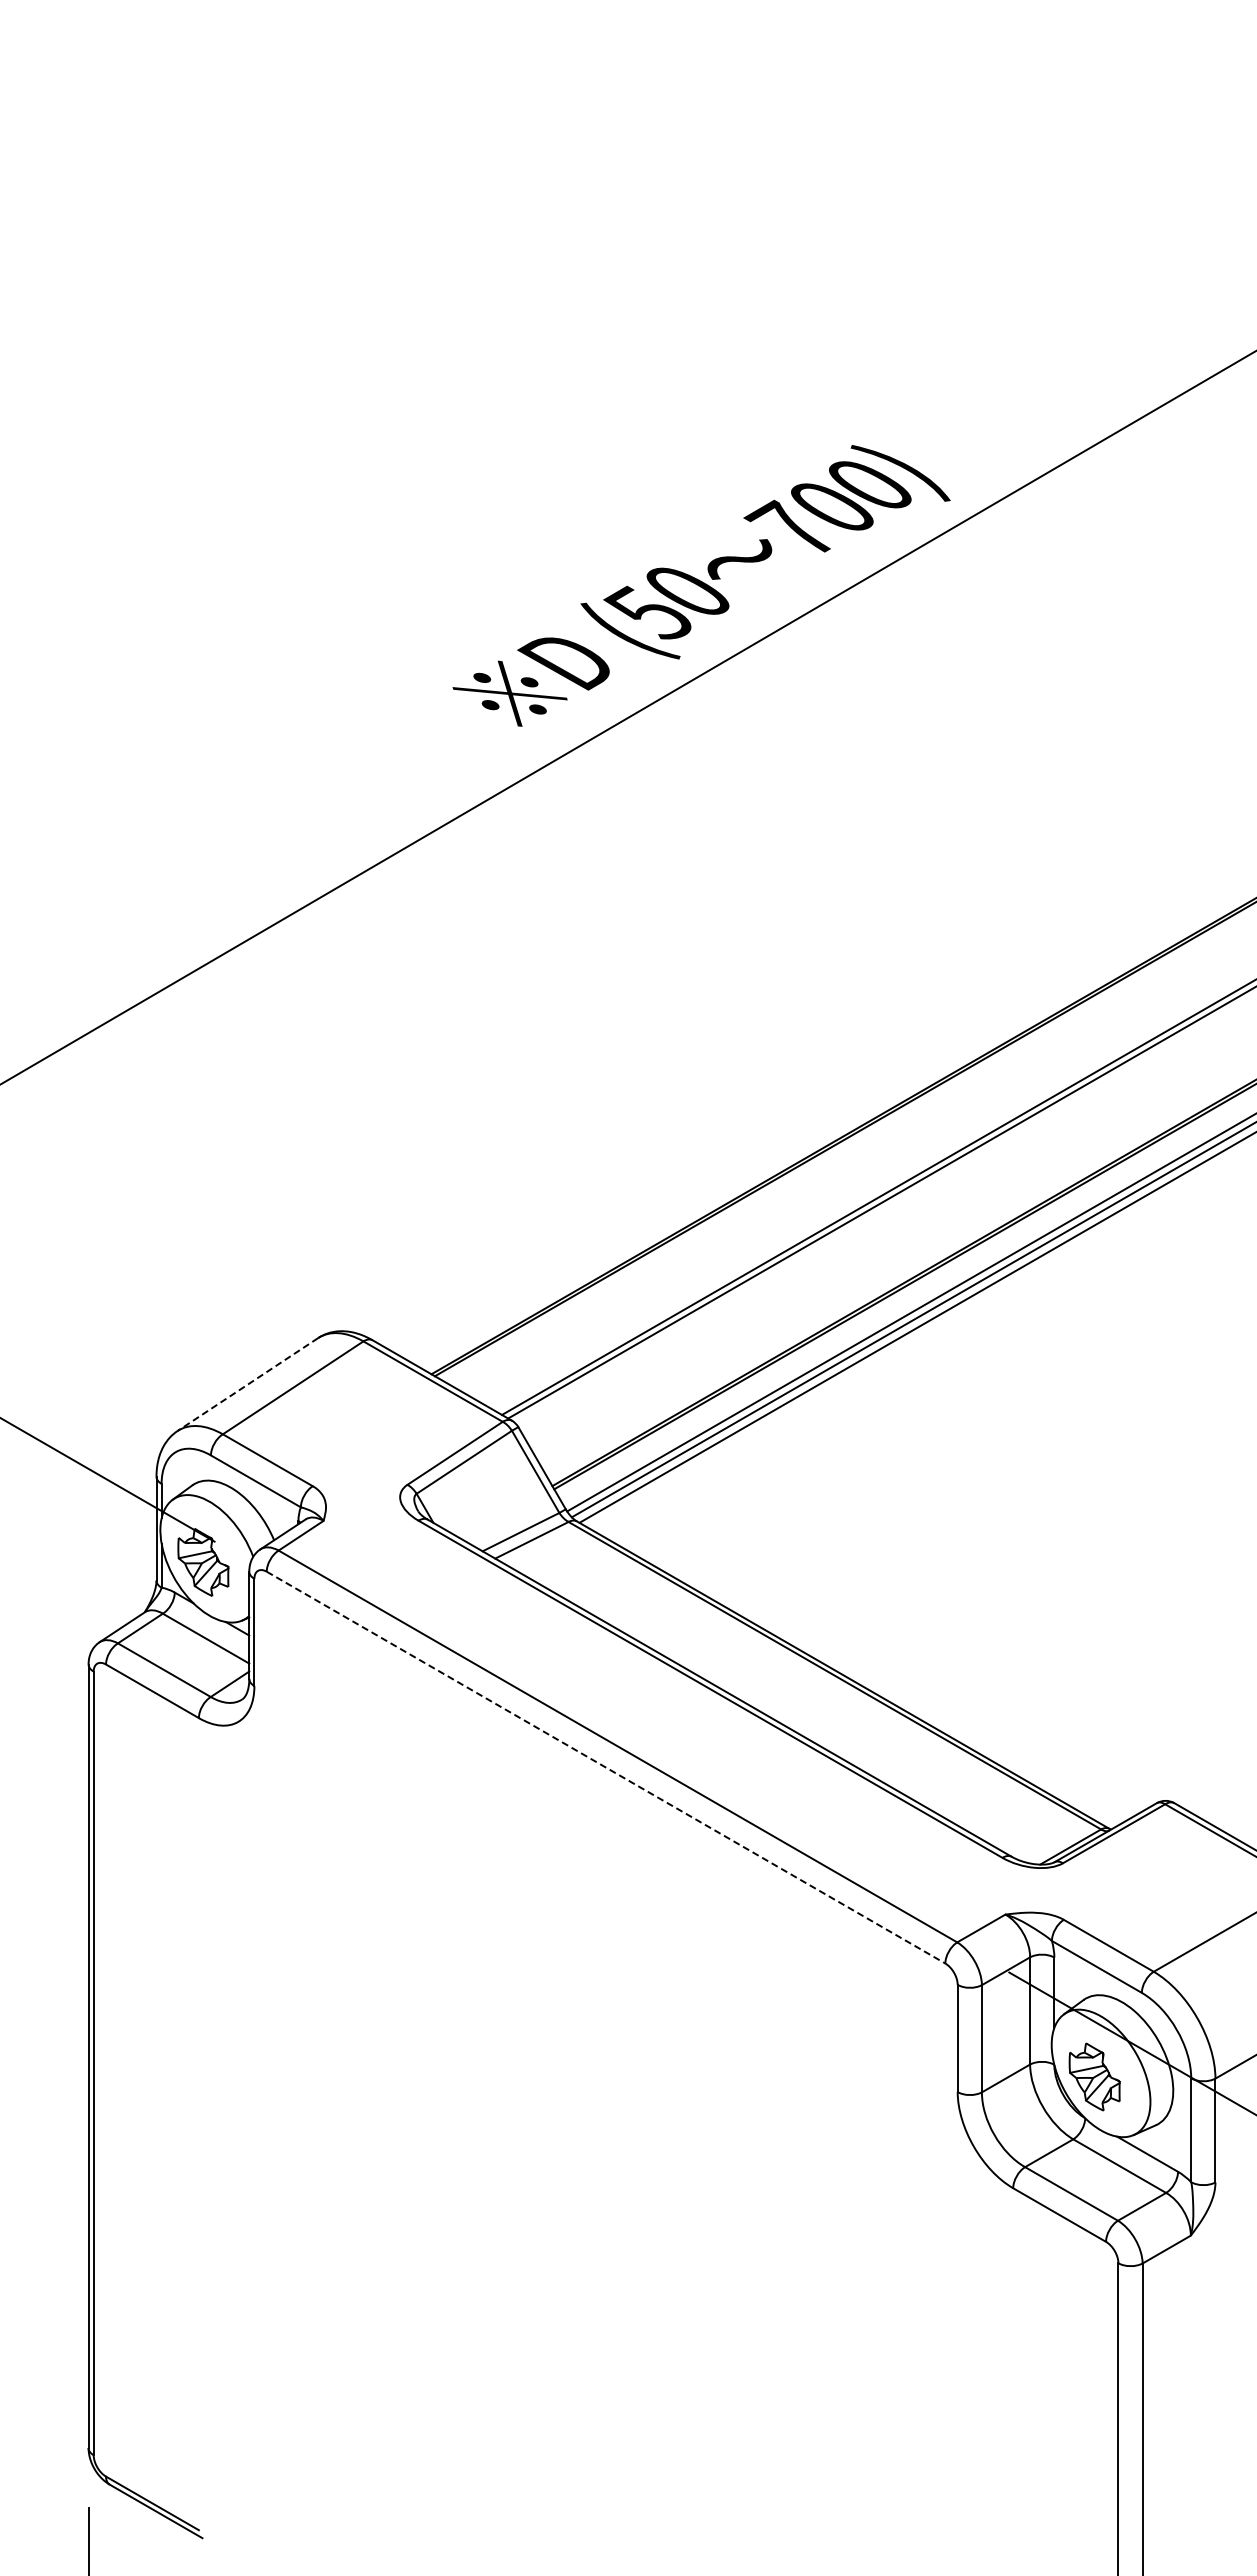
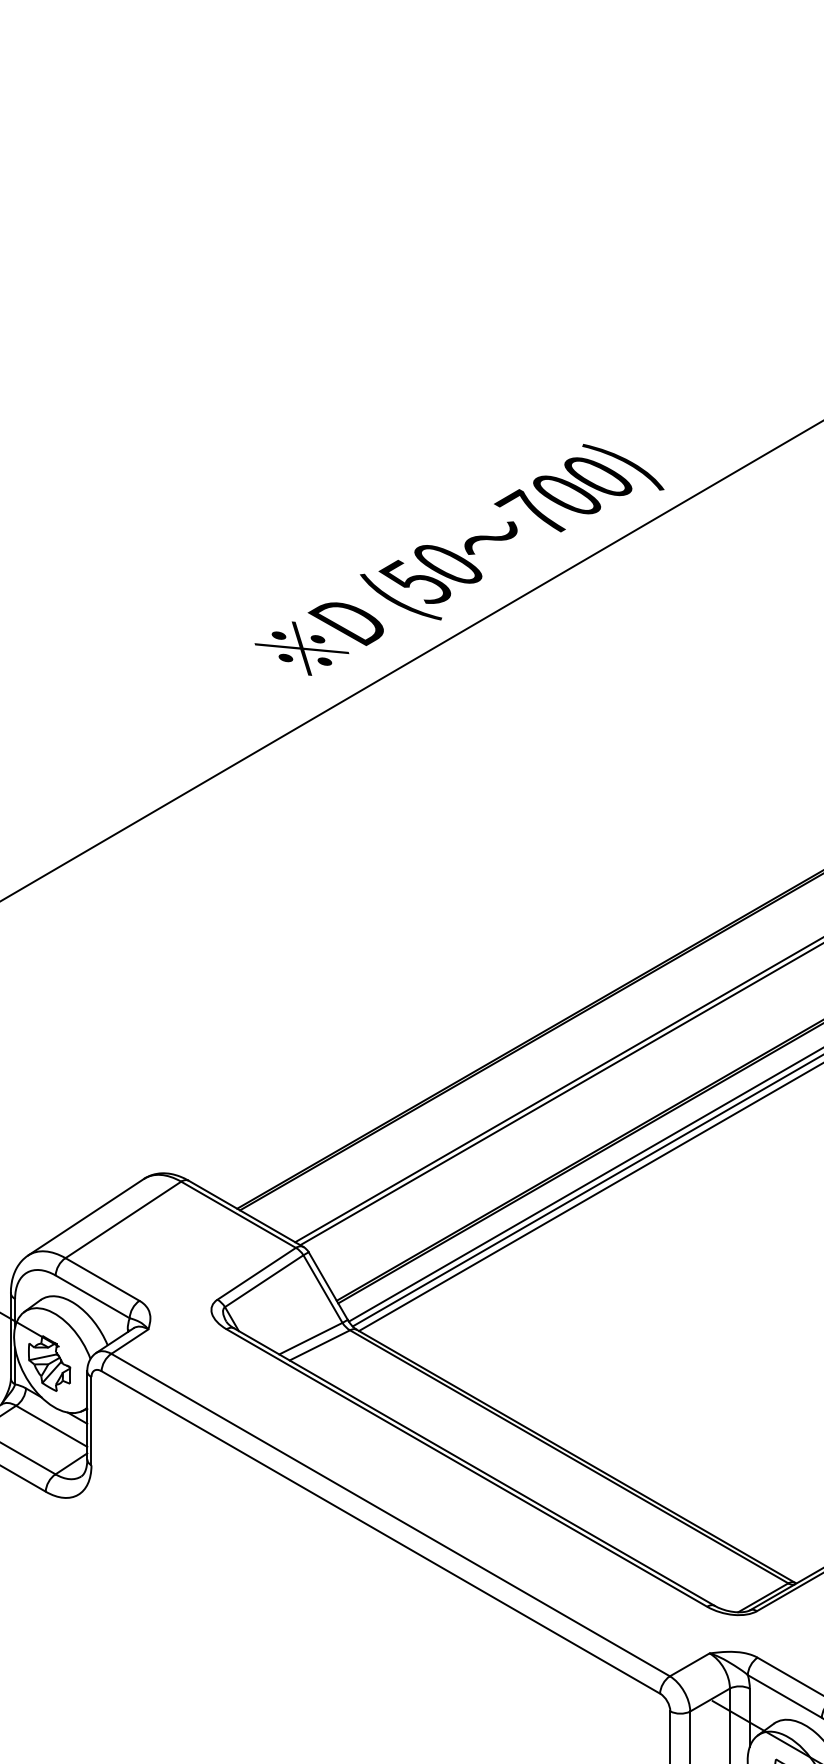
line: (247, 1384) -> (85, 1217), dashed -> solid
line: (606, 1767) -> (381, 1532), dashed -> solid

